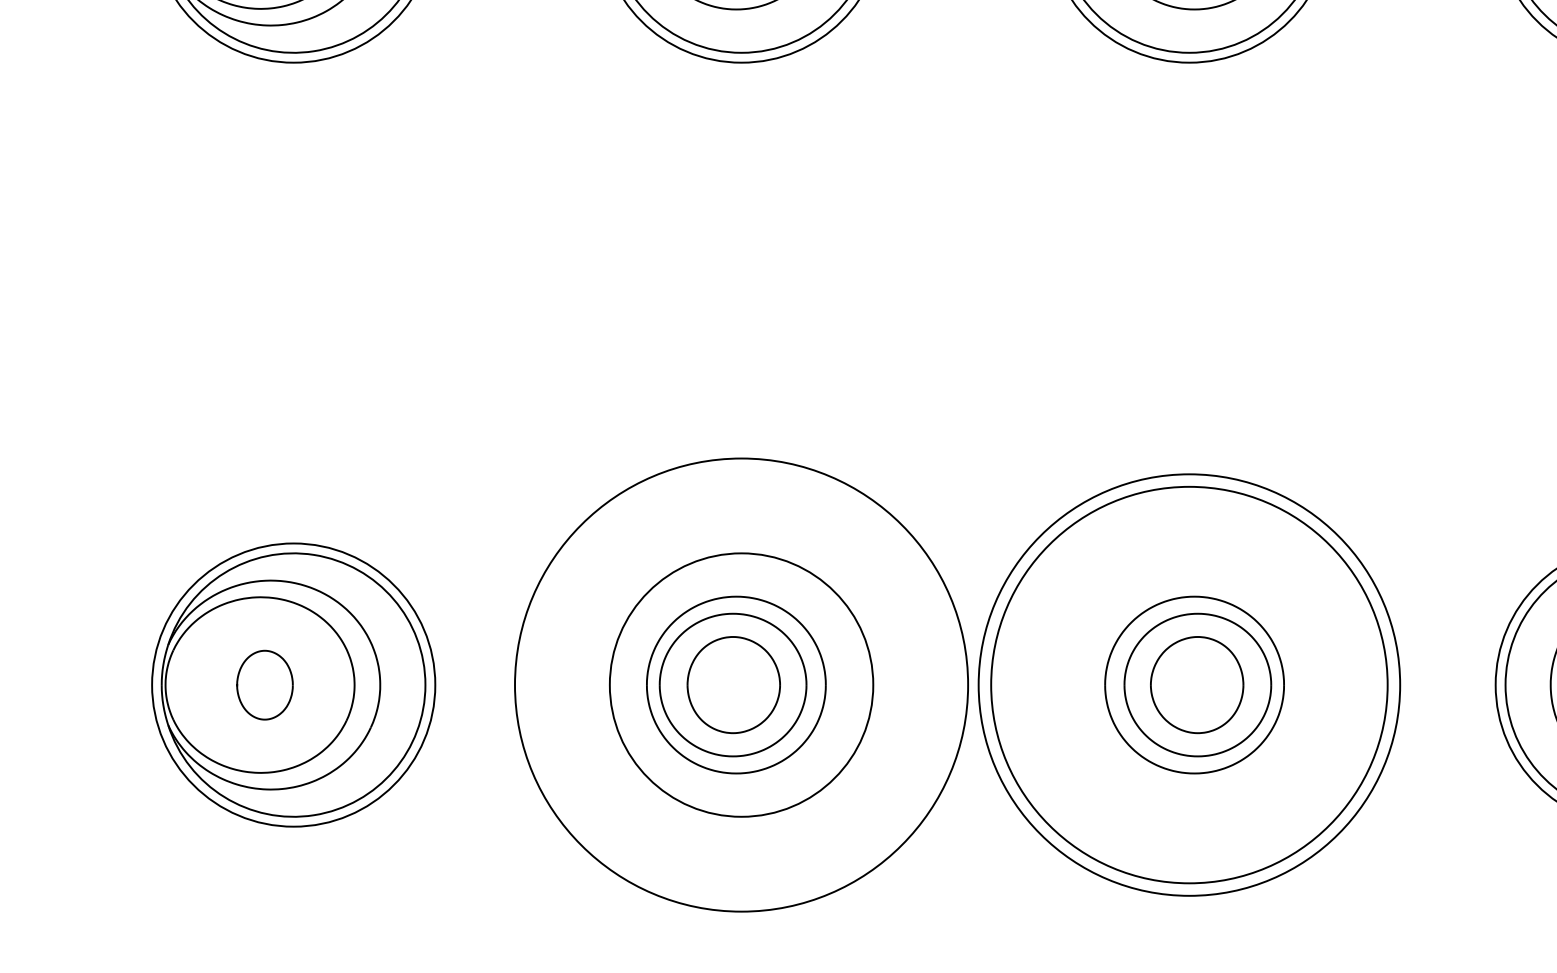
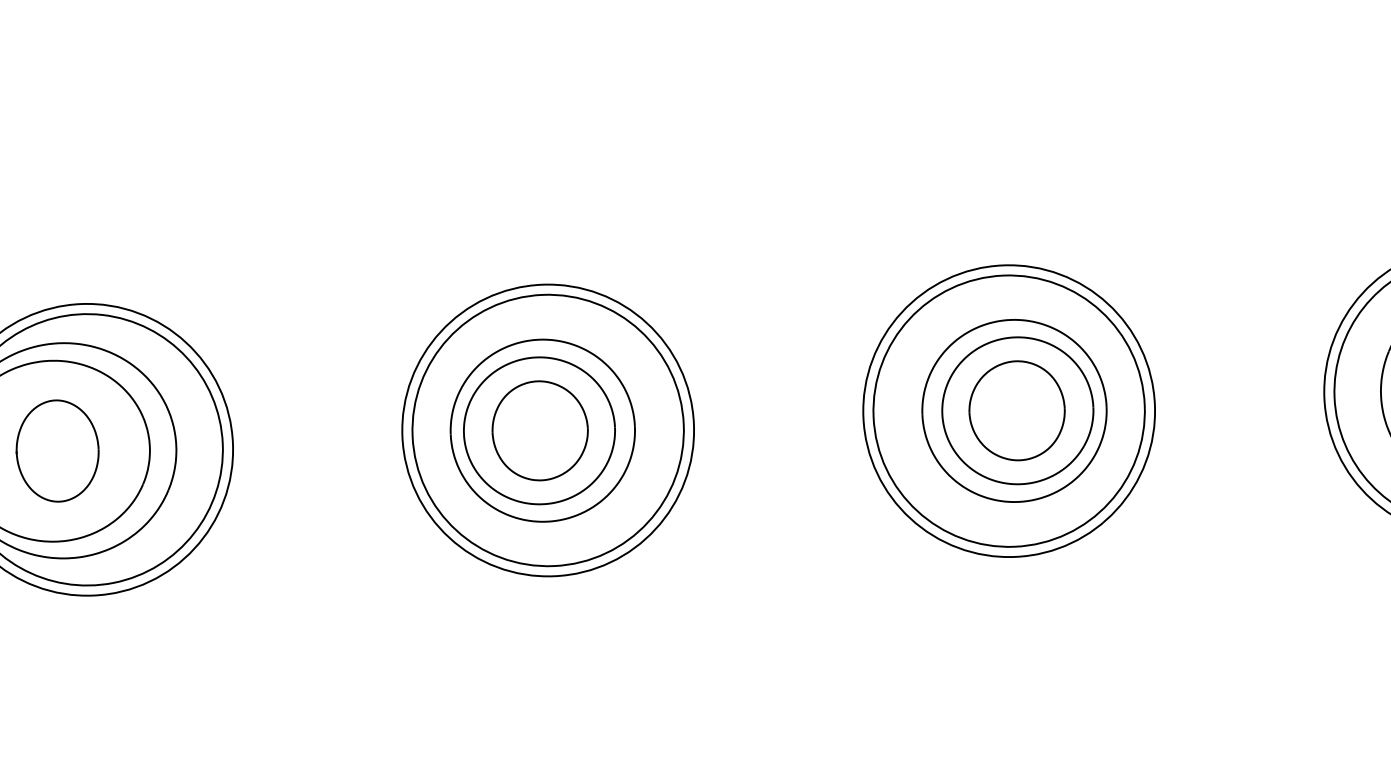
circle: (741, 684) -> (548, 429), size x0.62
circle: (1189, 684) -> (1009, 410), size x0.62
circle: (1189, 684) -> (1009, 410), size x0.71
part: (264, 685) -> (57, 451), size x1.43

